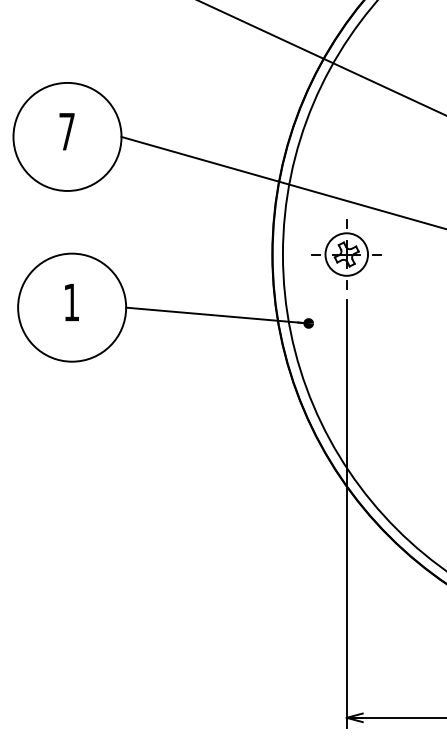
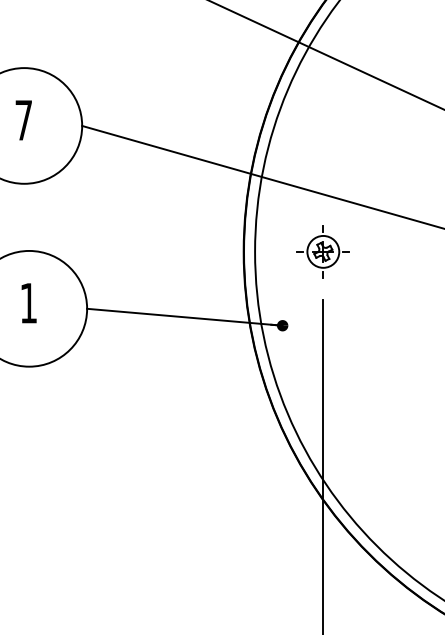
part: (346, 254) -> (323, 251), size x0.7

